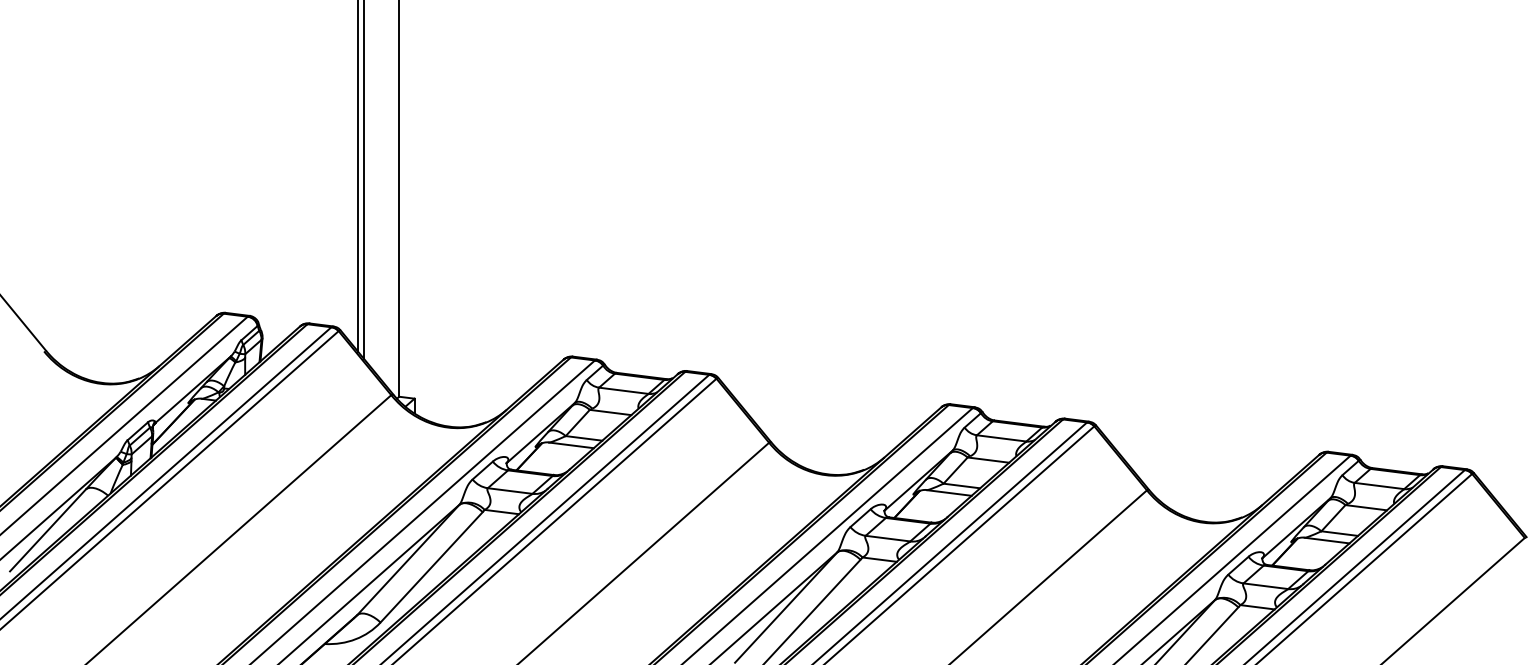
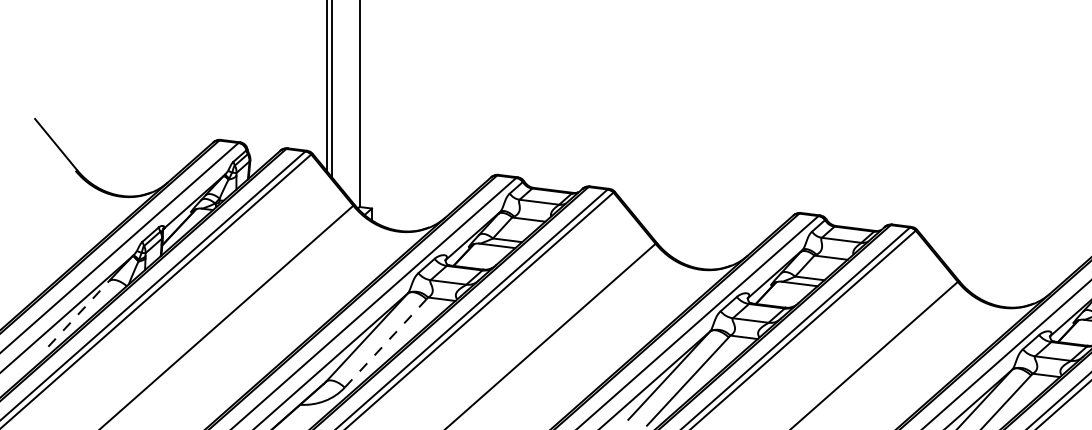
line: (48, 530) -> (79, 314), solid -> dashed
line: (431, 567) -> (385, 343), solid -> dashed

